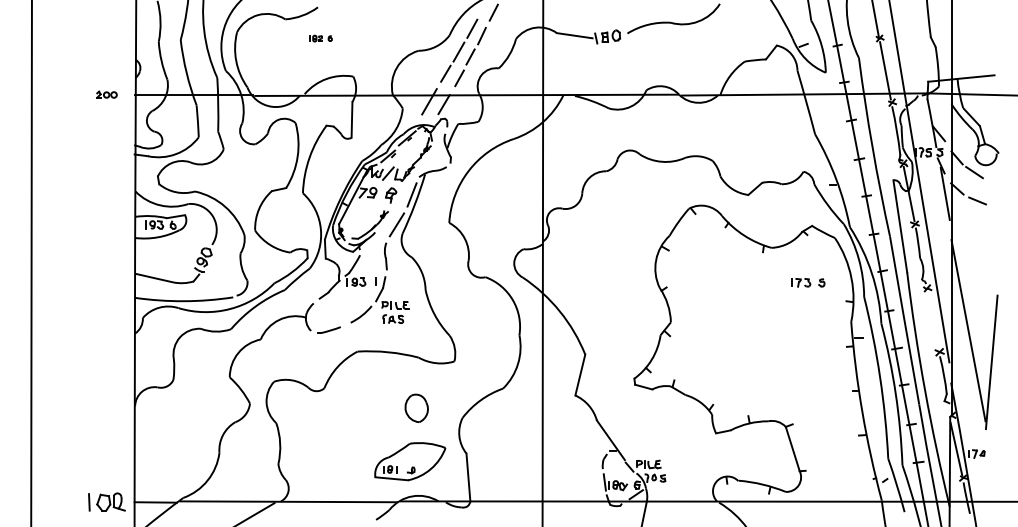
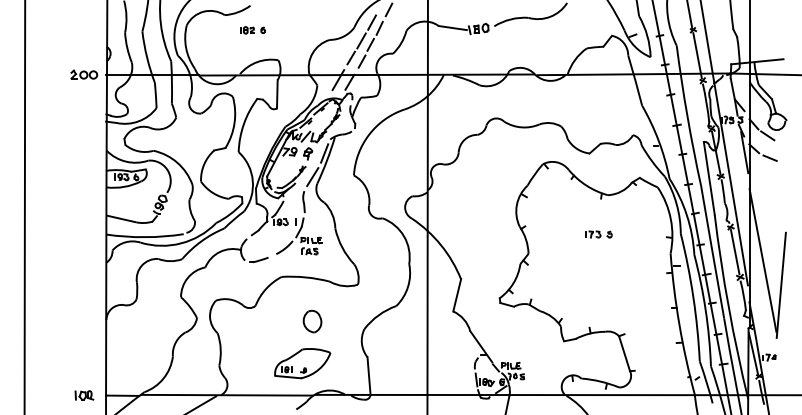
part: (321, 38) -> (253, 30), size x1.43
part: (106, 94) -> (83, 74), size x1.67
part: (808, 282) -> (599, 234), moved
line: (932, 320) -> (734, 252), added
part: (416, 407) -> (312, 320), moved
part: (410, 461) -> (302, 363), moved
part: (107, 501) -> (84, 394), size x0.62

